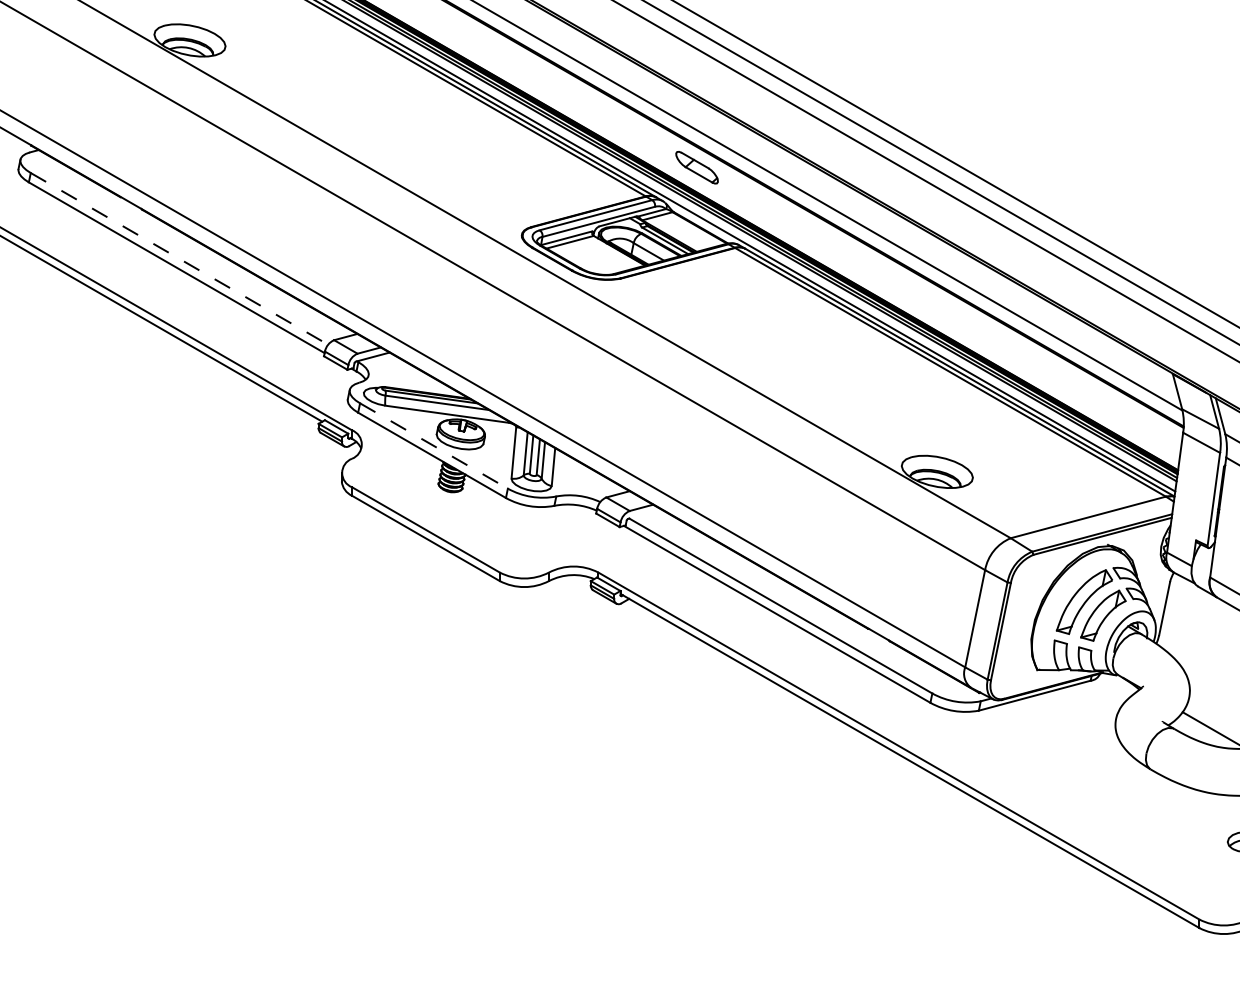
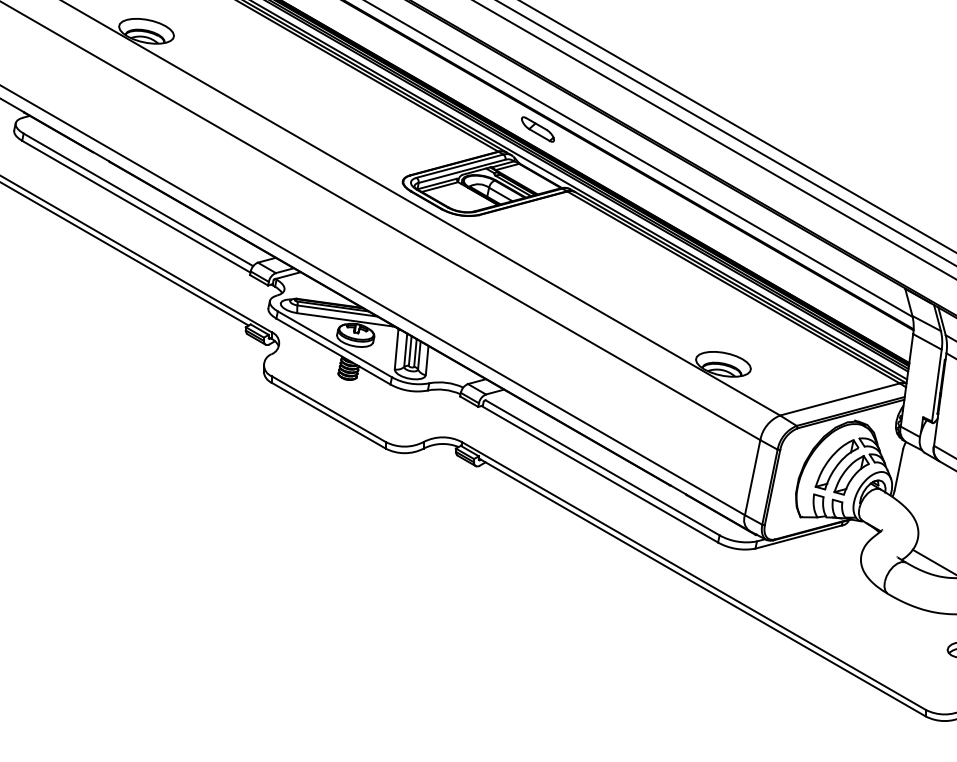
line: (179, 258) -> (138, 199), dashed -> solid
line: (434, 446) -> (335, 344), dashed -> solid

